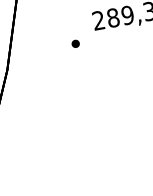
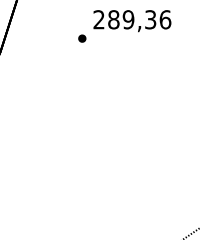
part: (75, 43) -> (82, 38), moved

